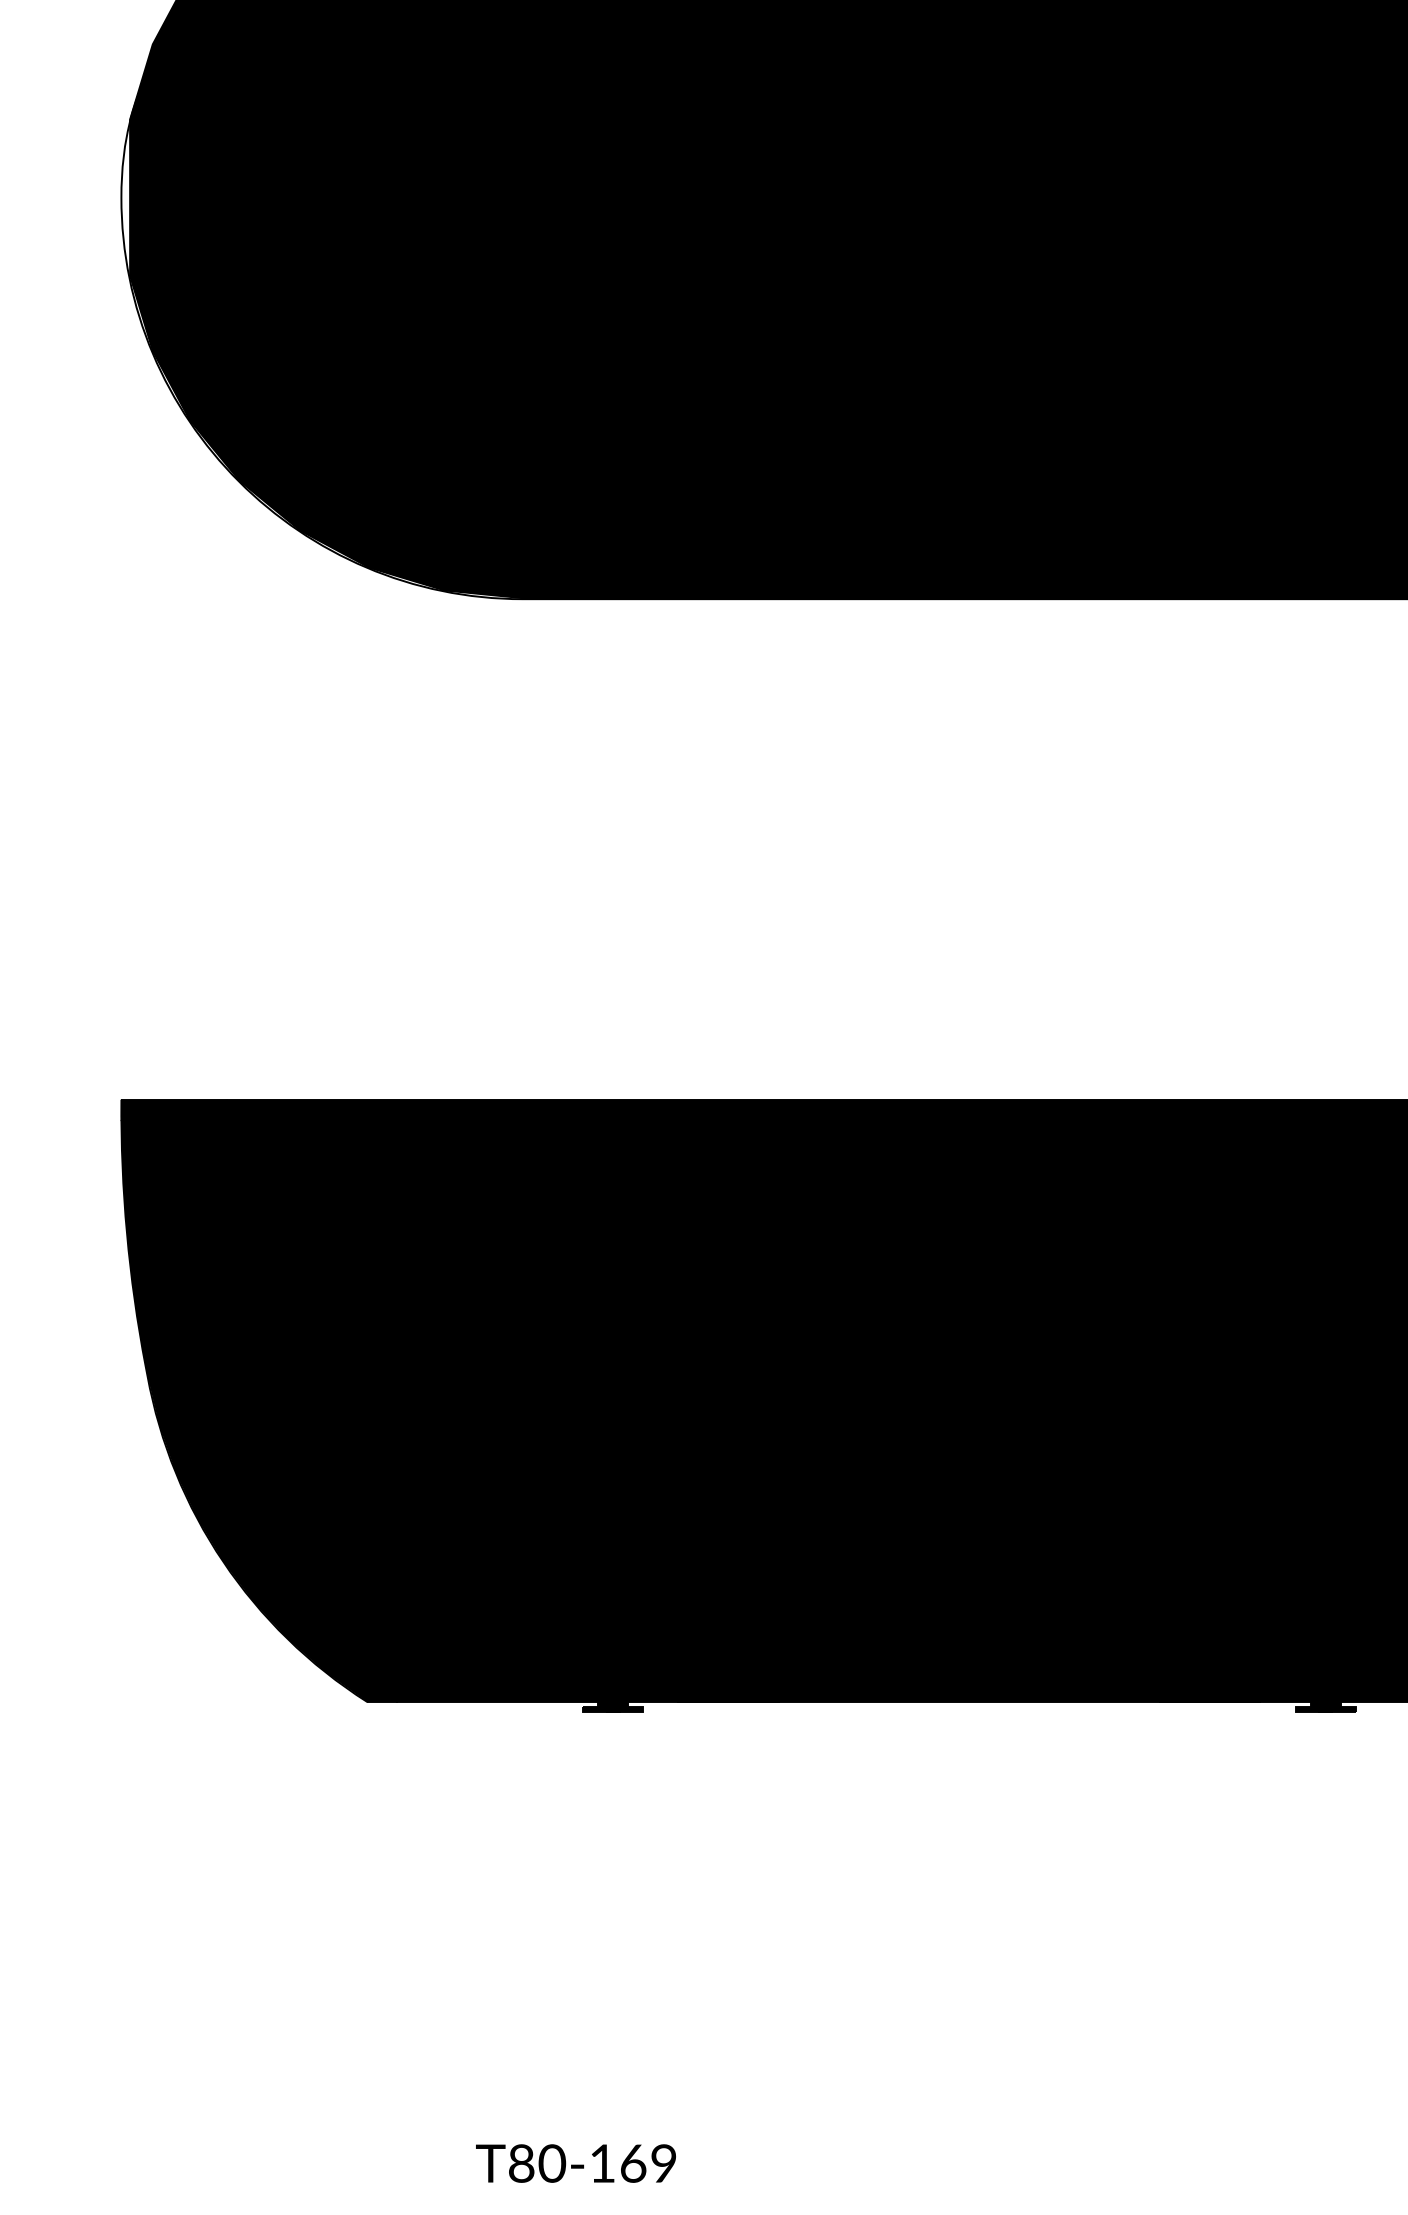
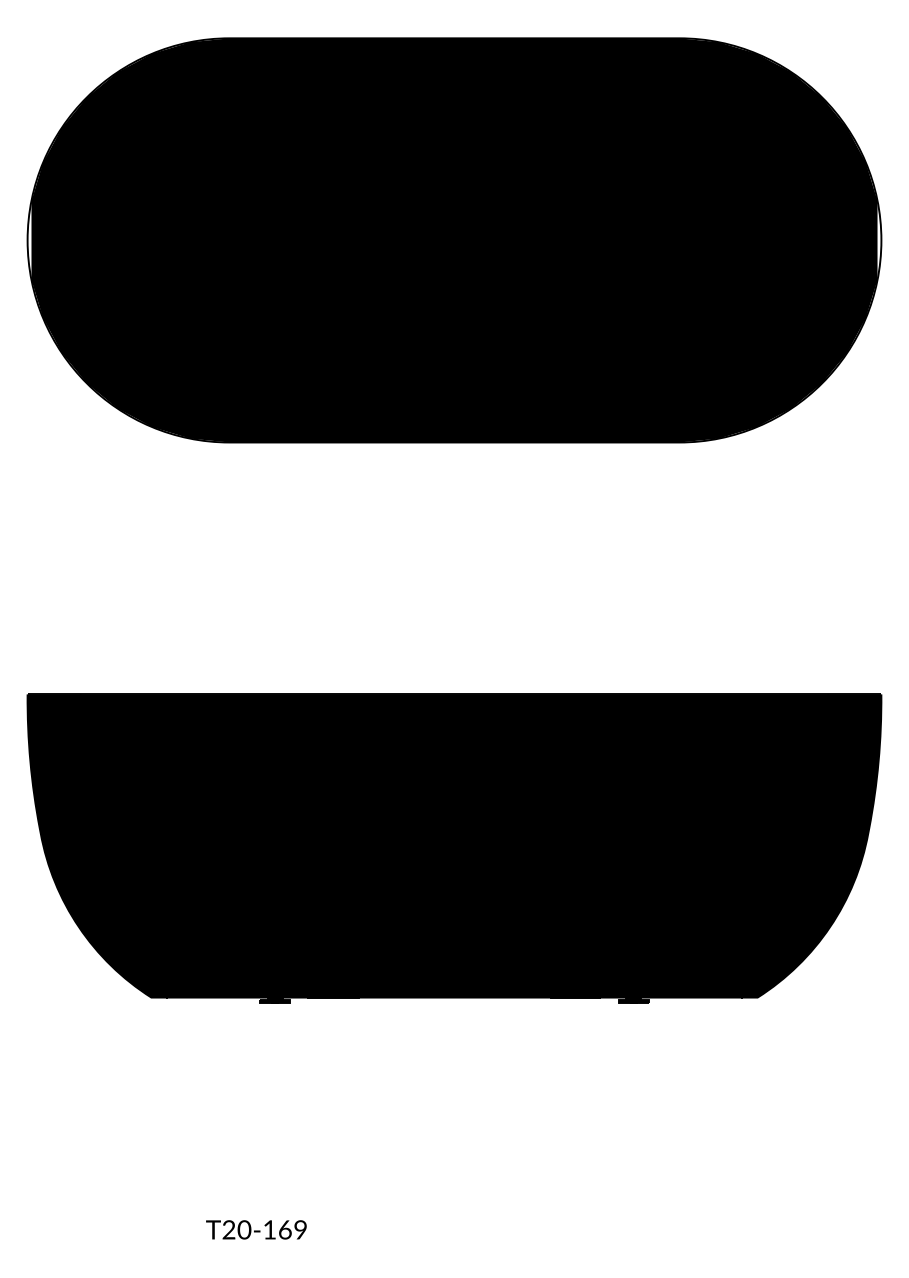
text: (520, 2164) -> (228, 1230), T80-169 -> T20-169

